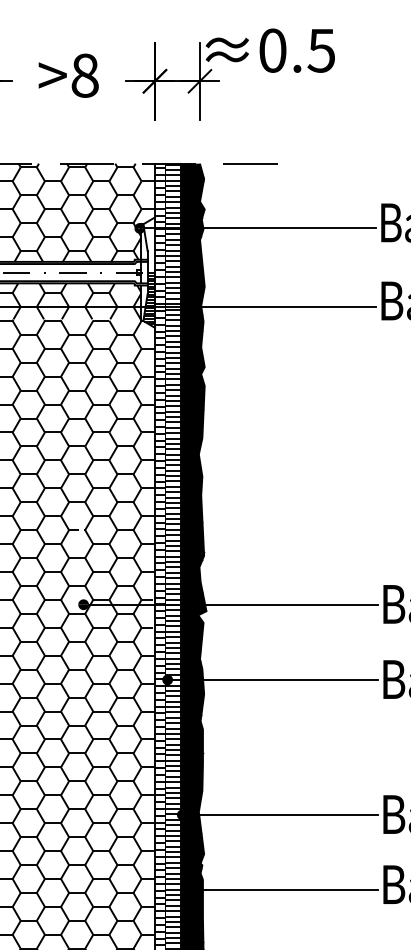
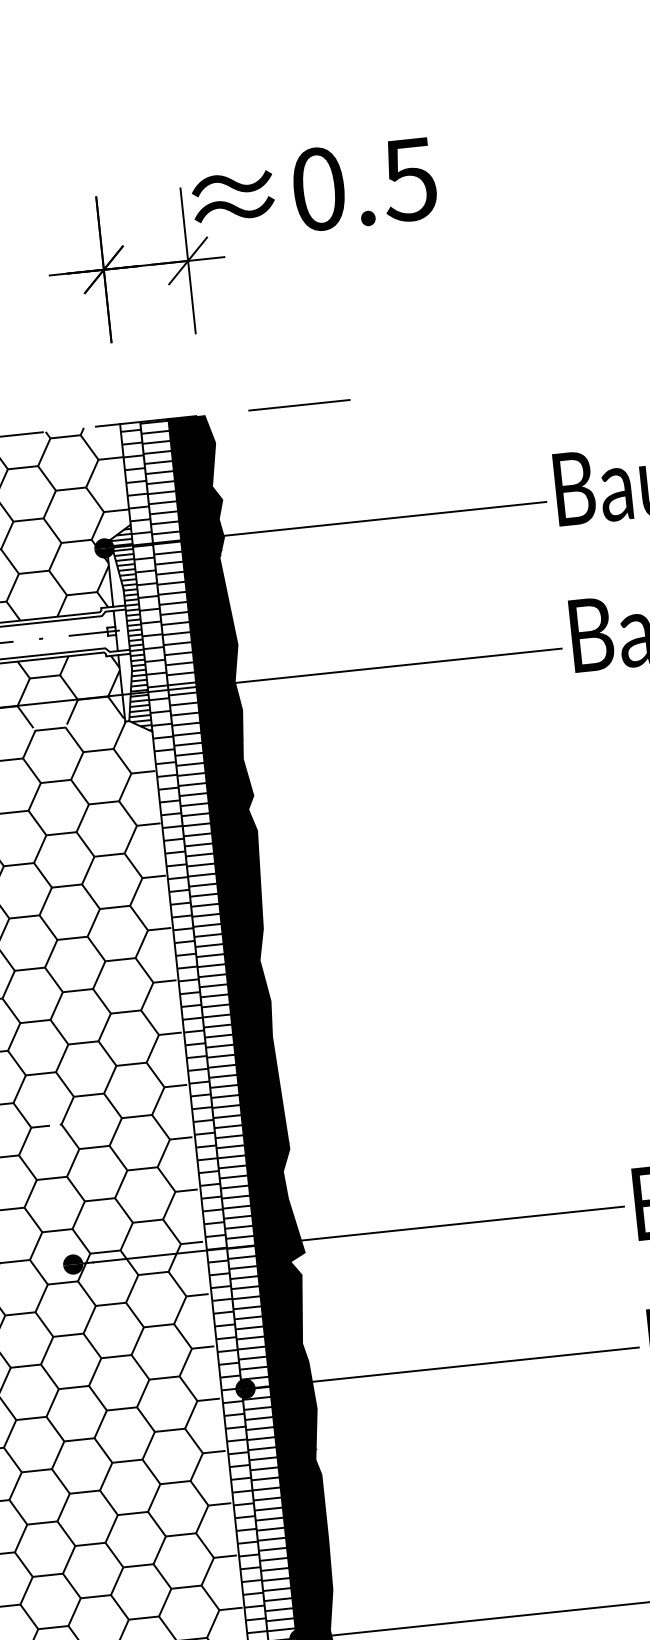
hatch: (148, 244) -> (123, 576), added

